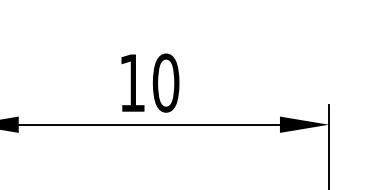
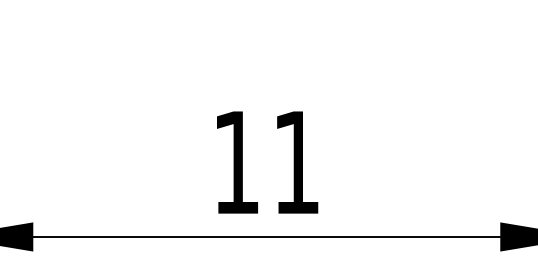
text: (165, 82) -> (295, 161), 10 -> 11

